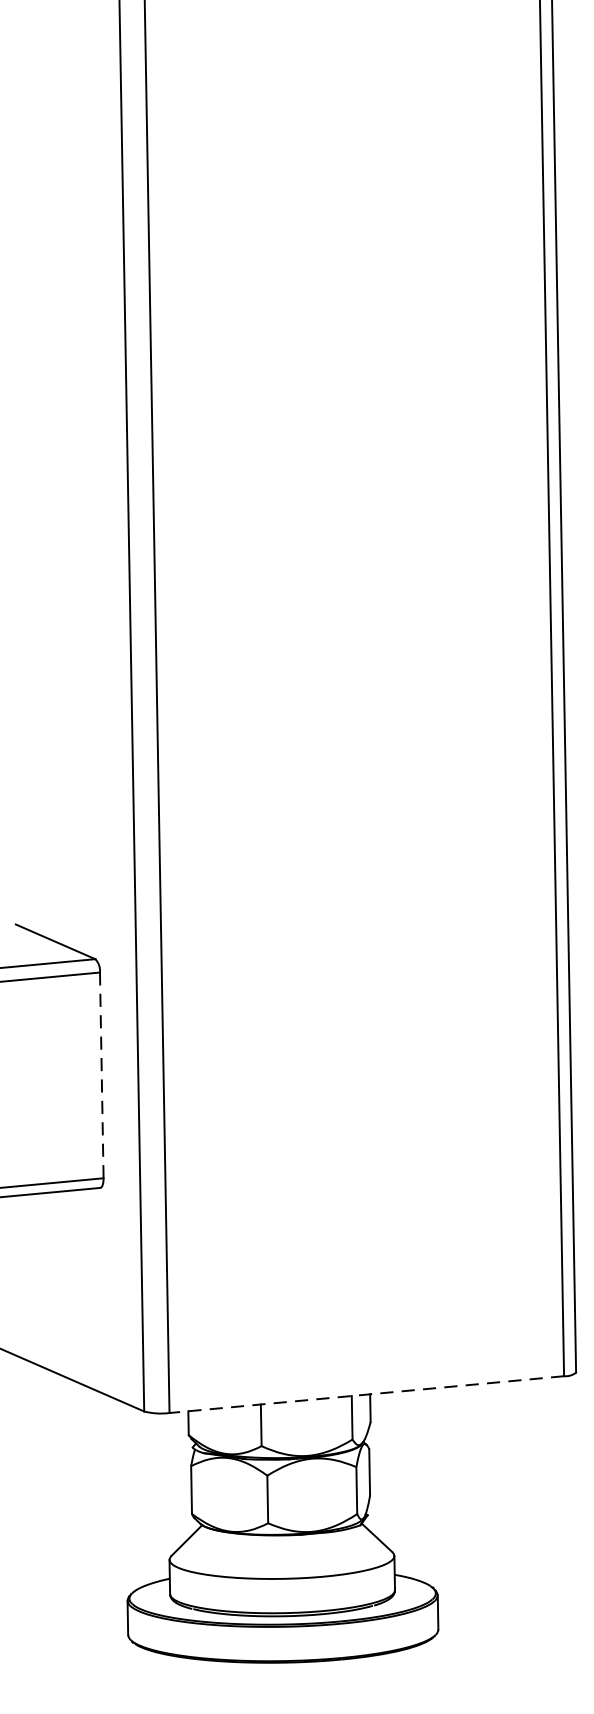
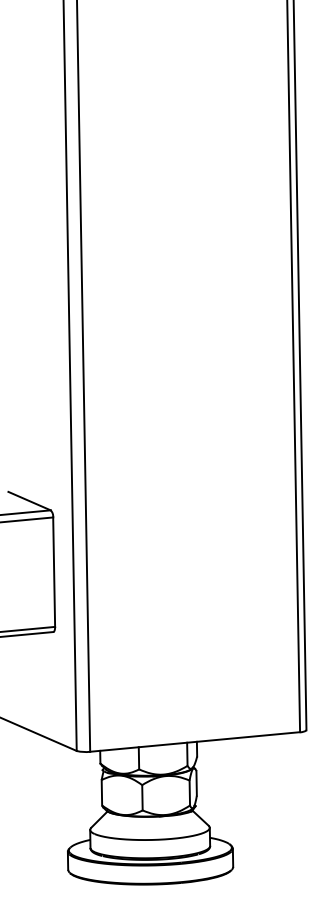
line: (102, 1076) -> (54, 572), dashed -> solid
line: (365, 1395) -> (194, 742), dashed -> solid

